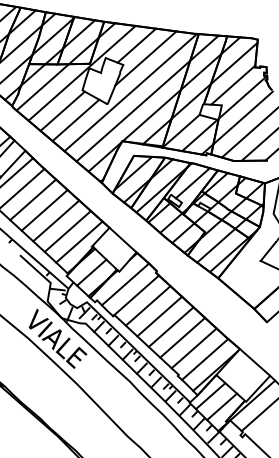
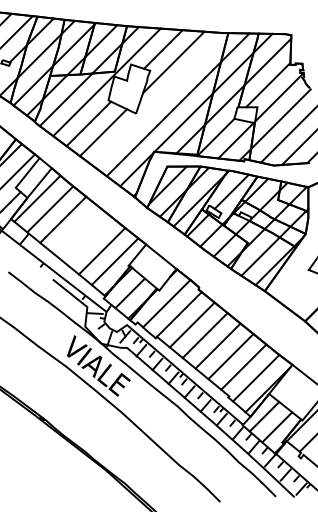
line: (130, 92) -> (159, 99), removed
line: (44, 210) -> (76, 230), removed
line: (56, 220) -> (89, 240), removed

